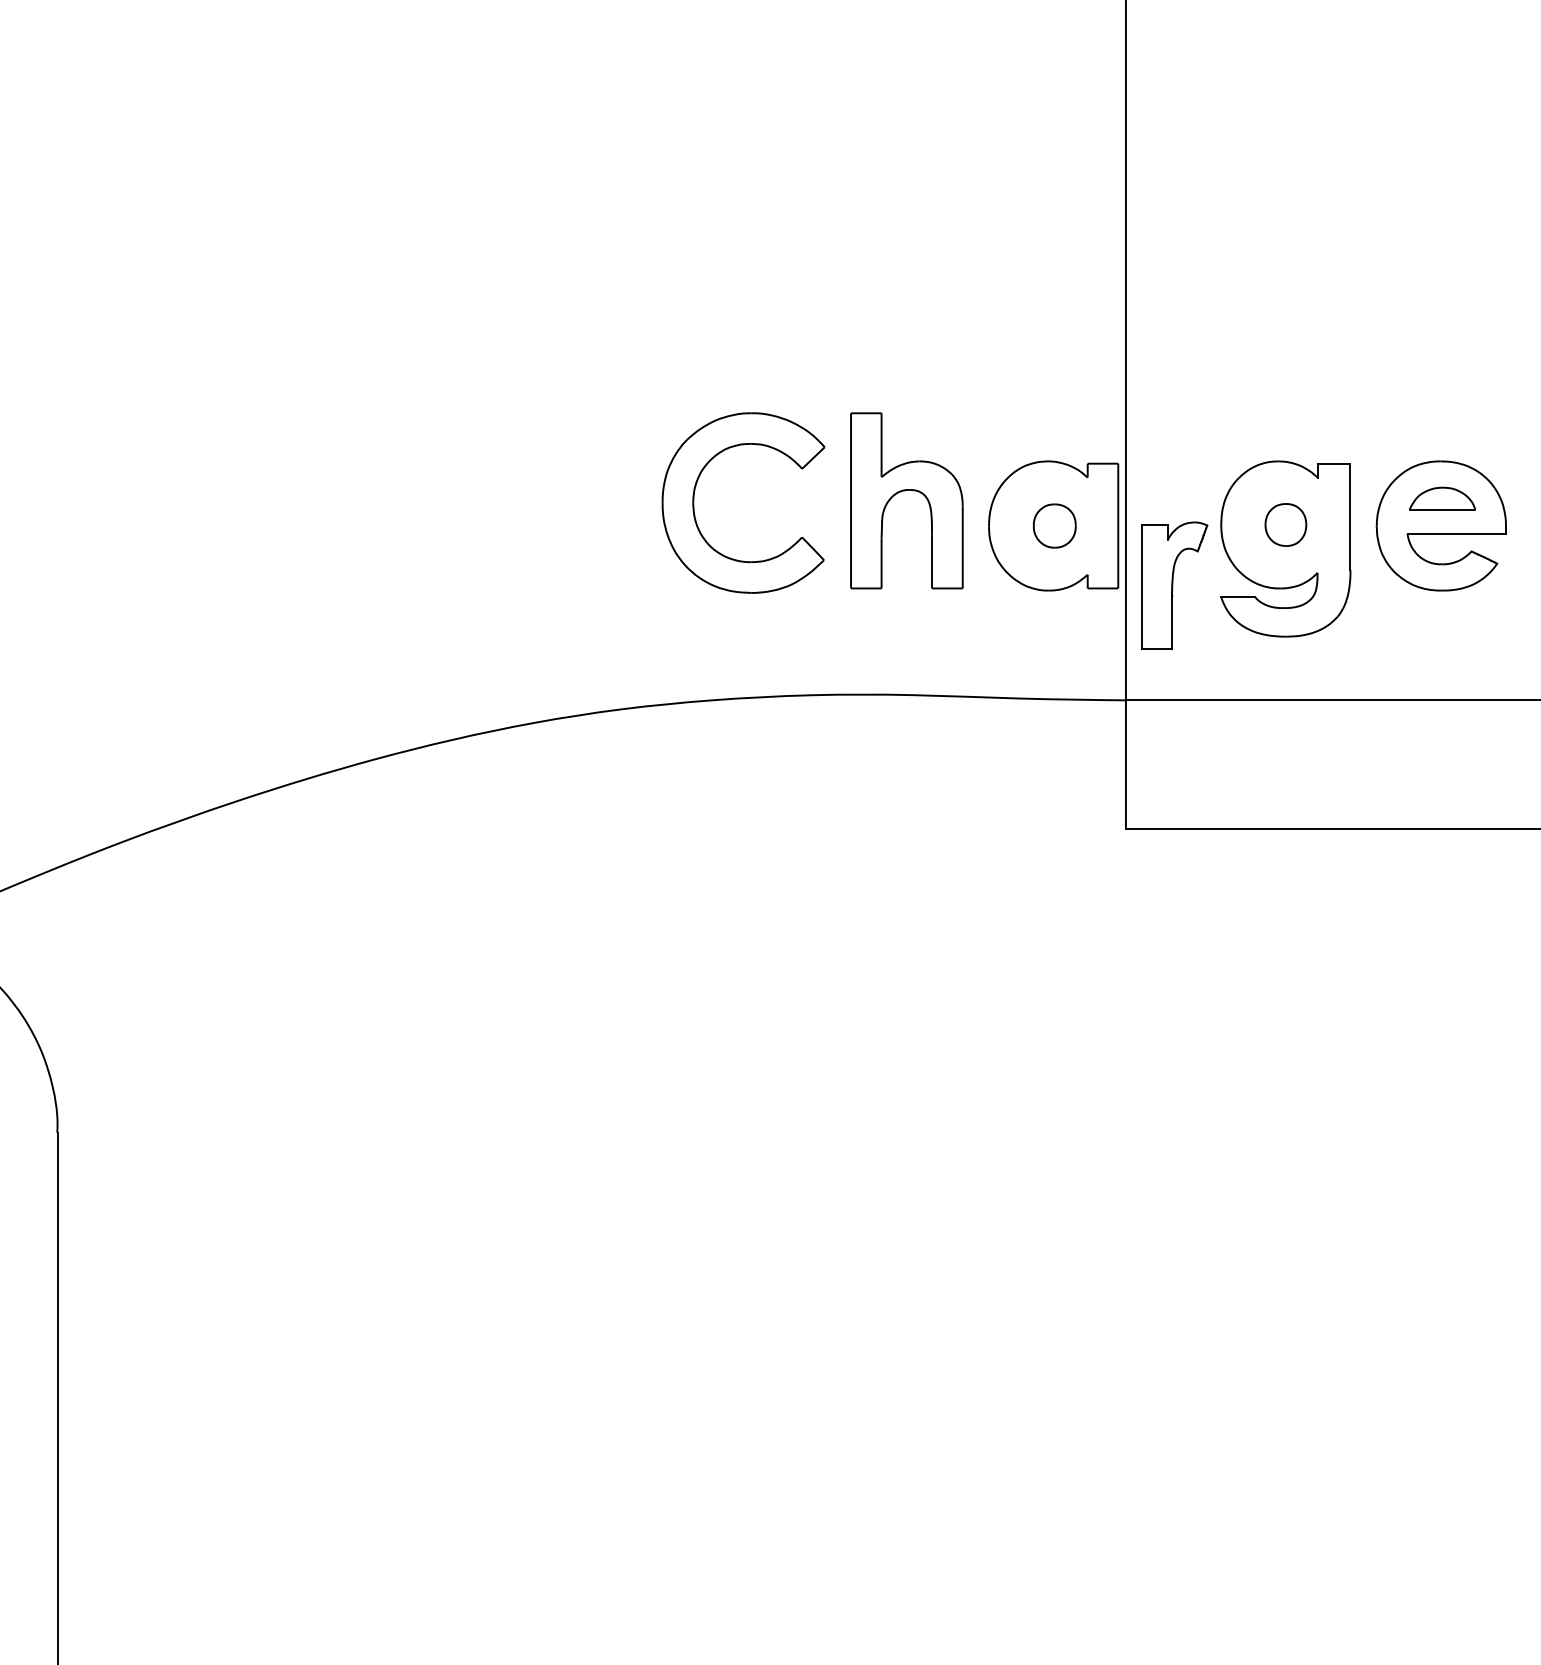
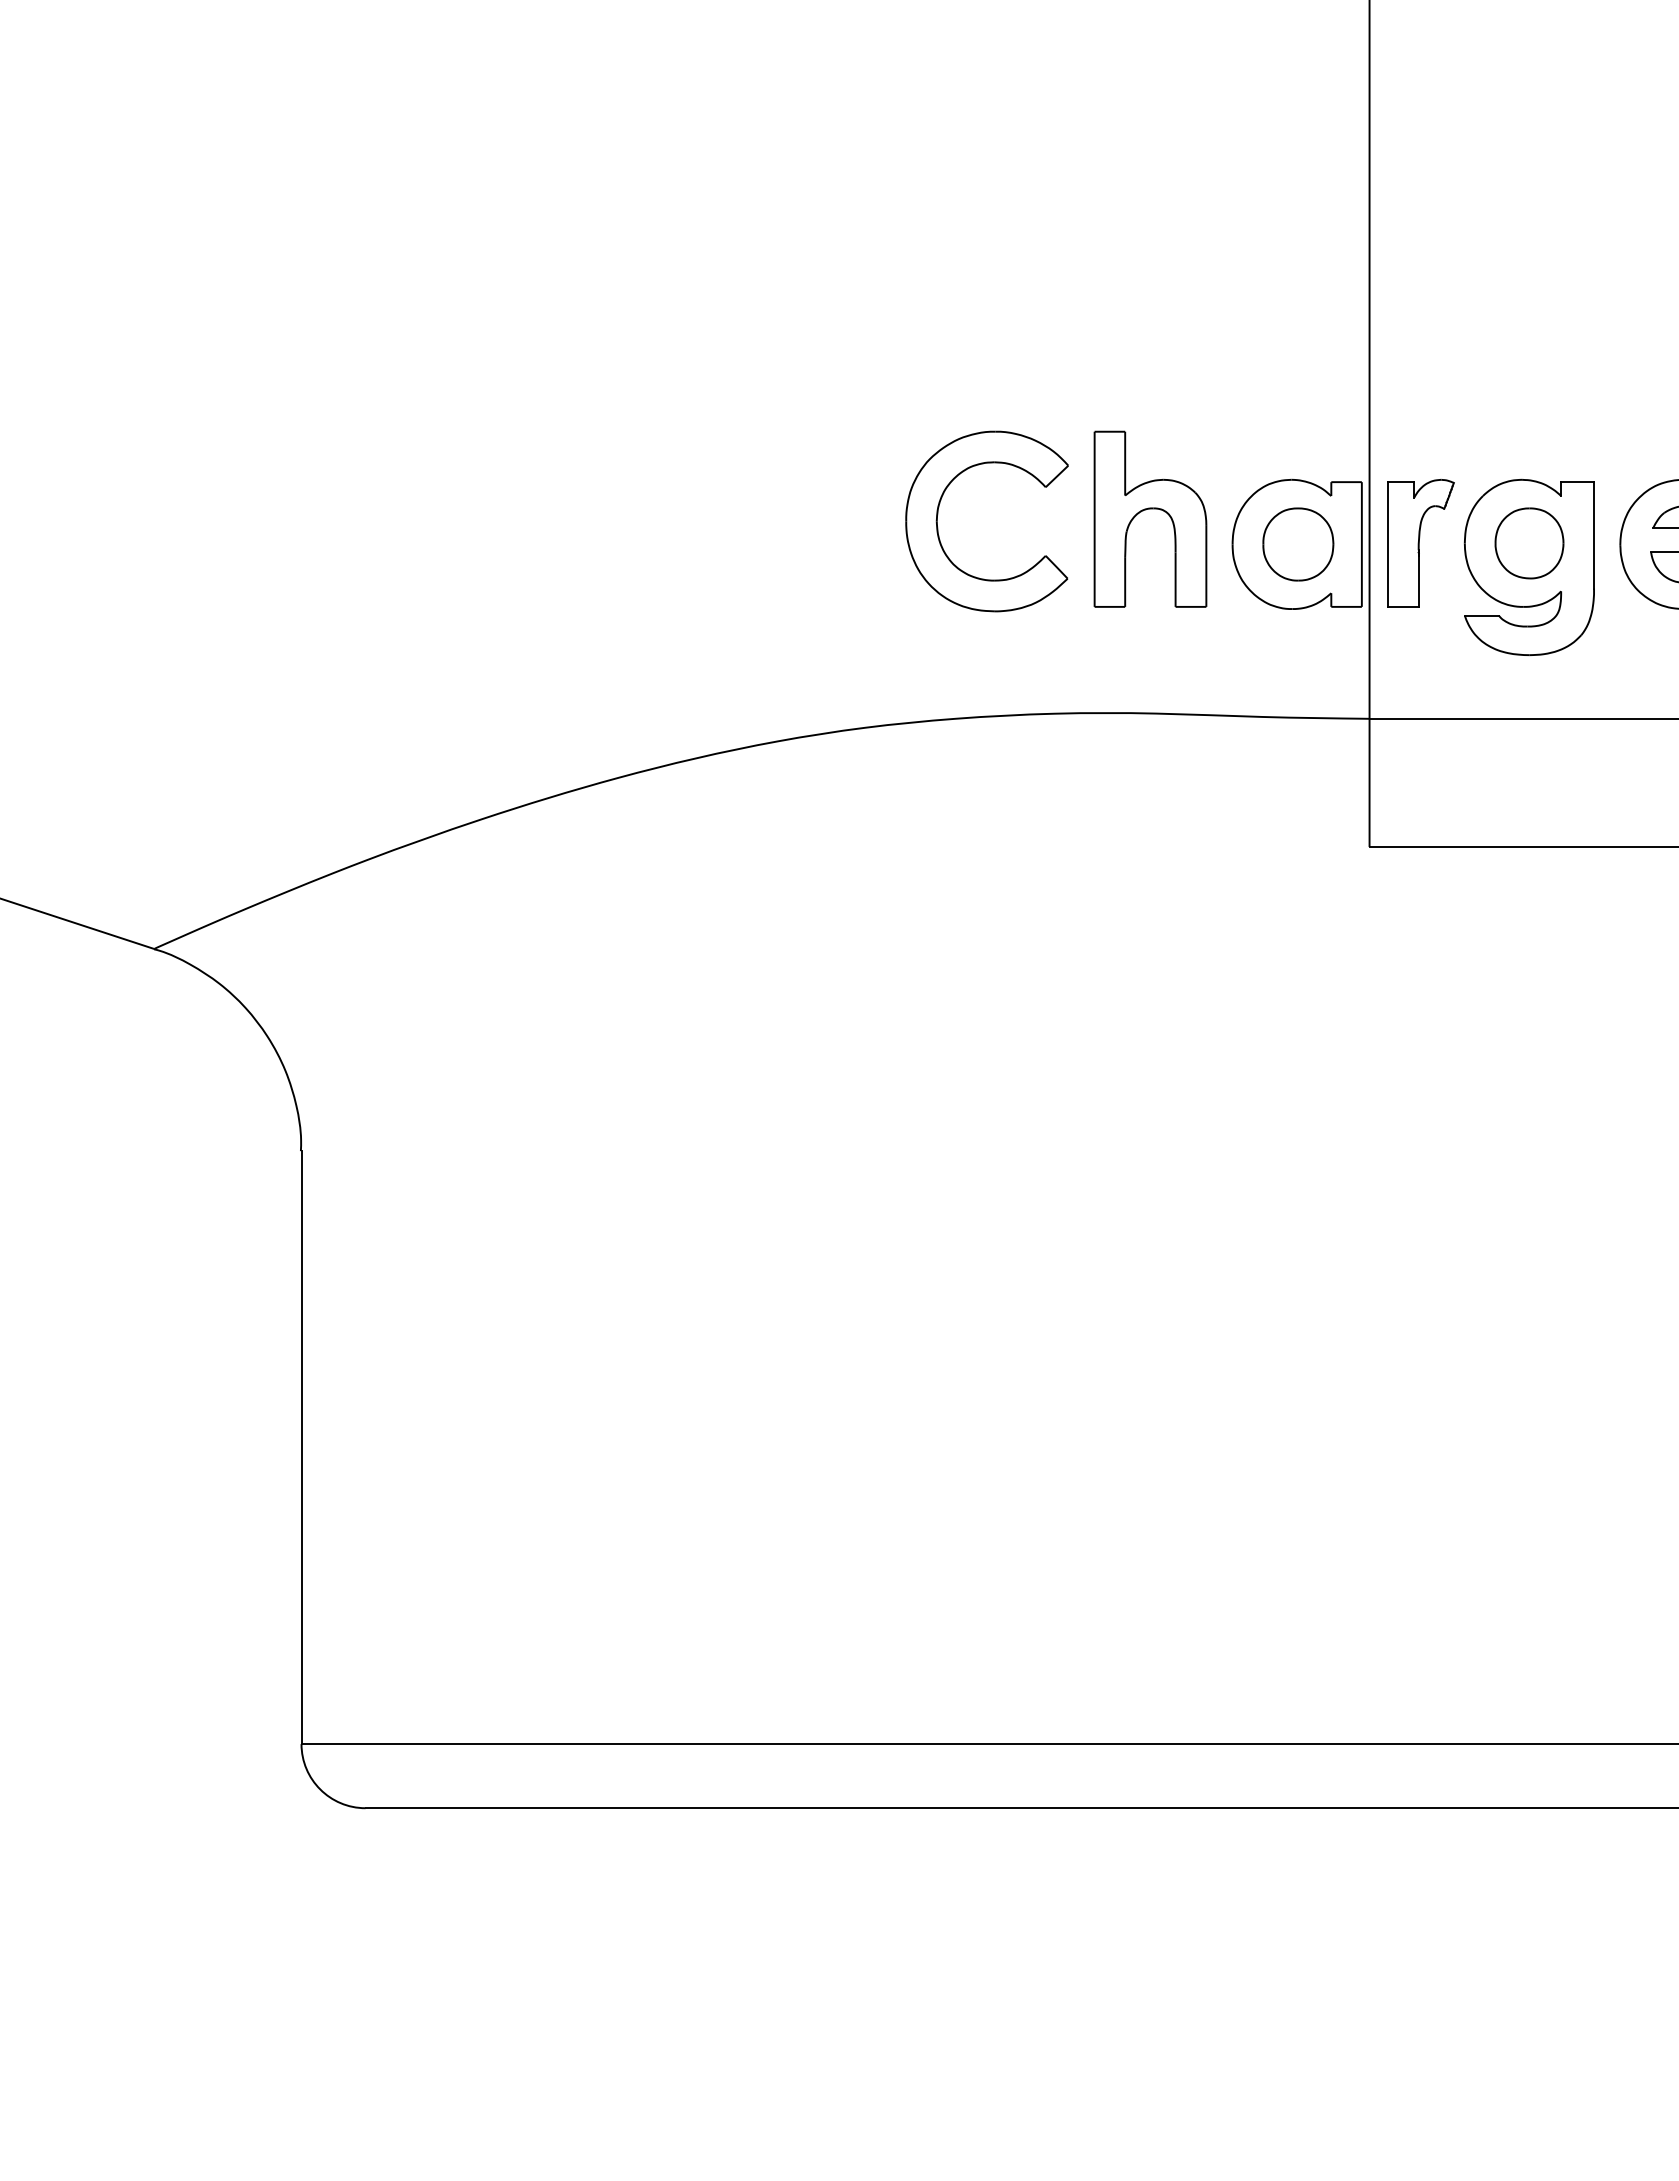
part: (1285, 525) -> (1529, 543), size x1.67
part: (1054, 526) -> (1298, 544), size x1.67
part: (1173, 586) -> (1420, 543), moved

